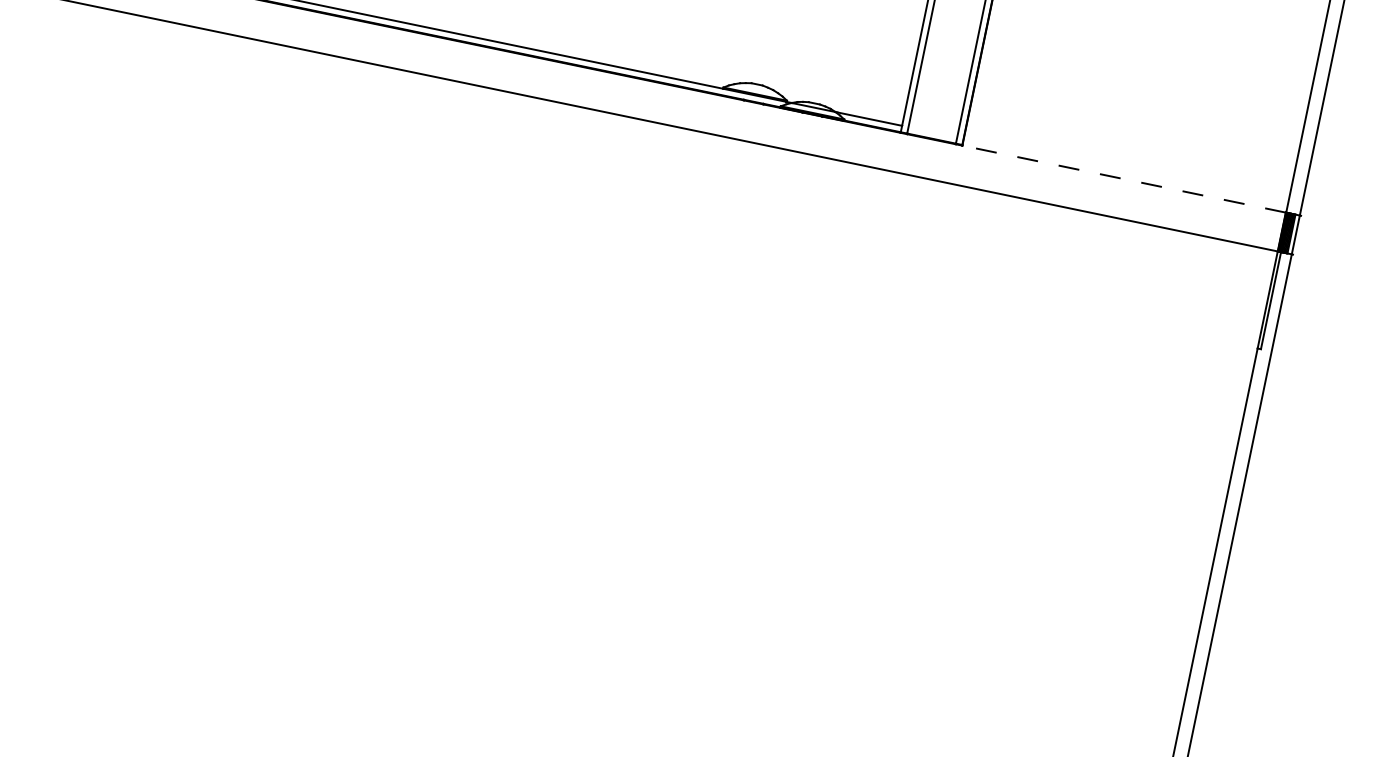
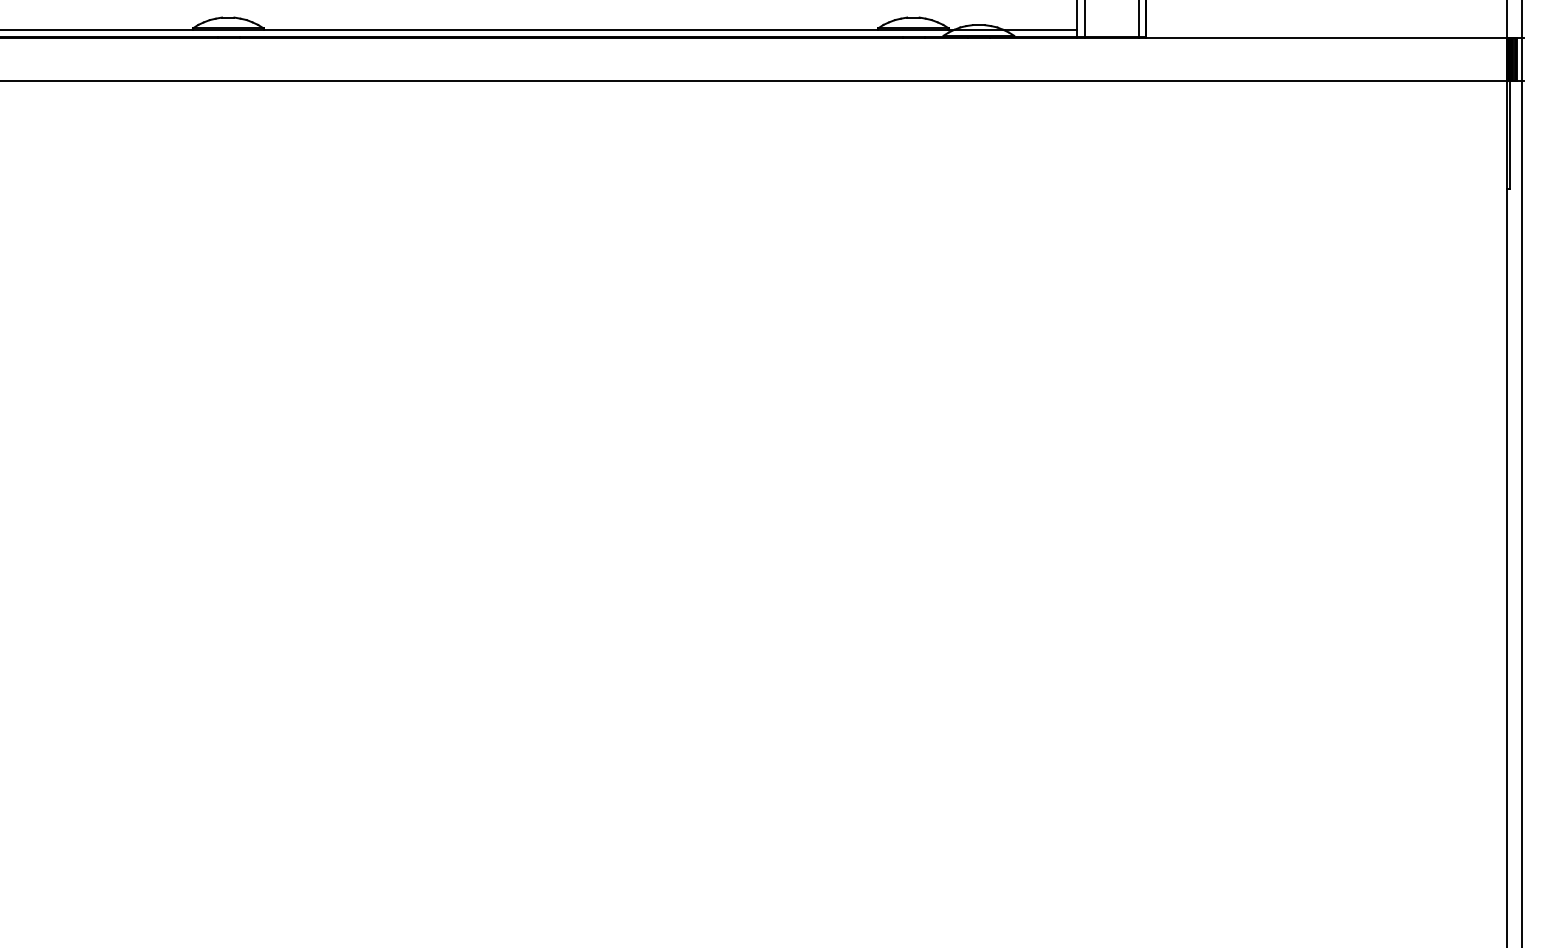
line: (1123, 178) -> (1325, 37), dashed -> solid

